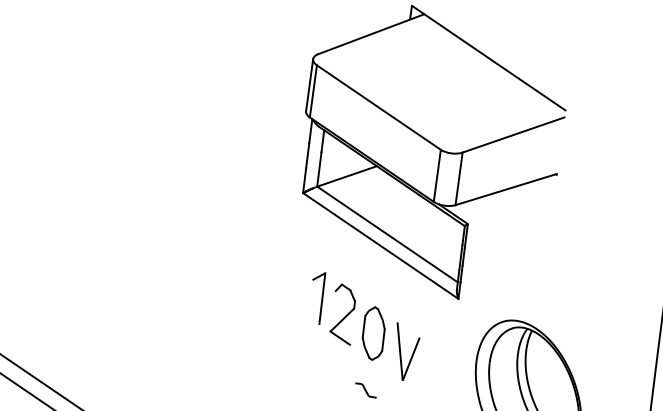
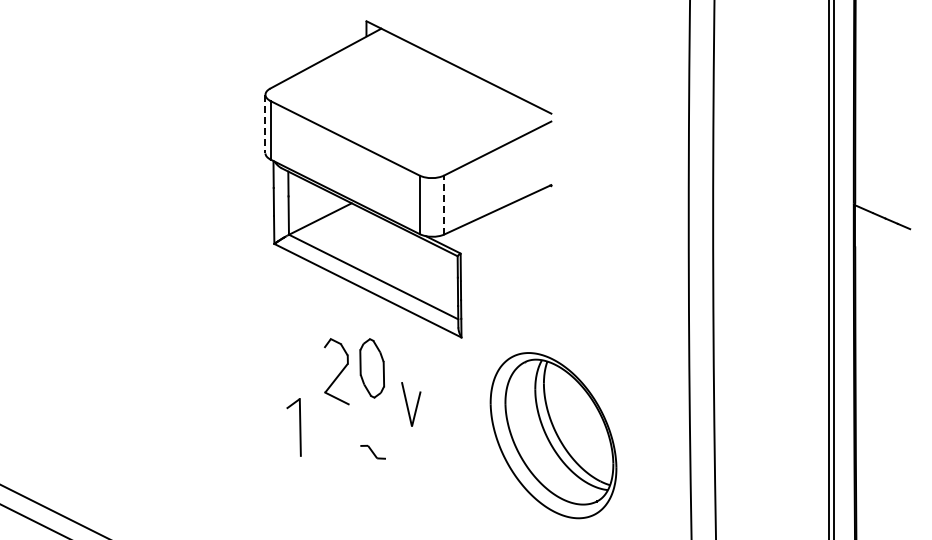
line: (309, 85) -> (265, 124), solid -> dashed
line: (459, 179) -> (444, 205), solid -> dashed
part: (316, 297) -> (293, 427), moved
part: (373, 333) -> (371, 368), moved
part: (405, 352) -> (411, 404), size x0.7

